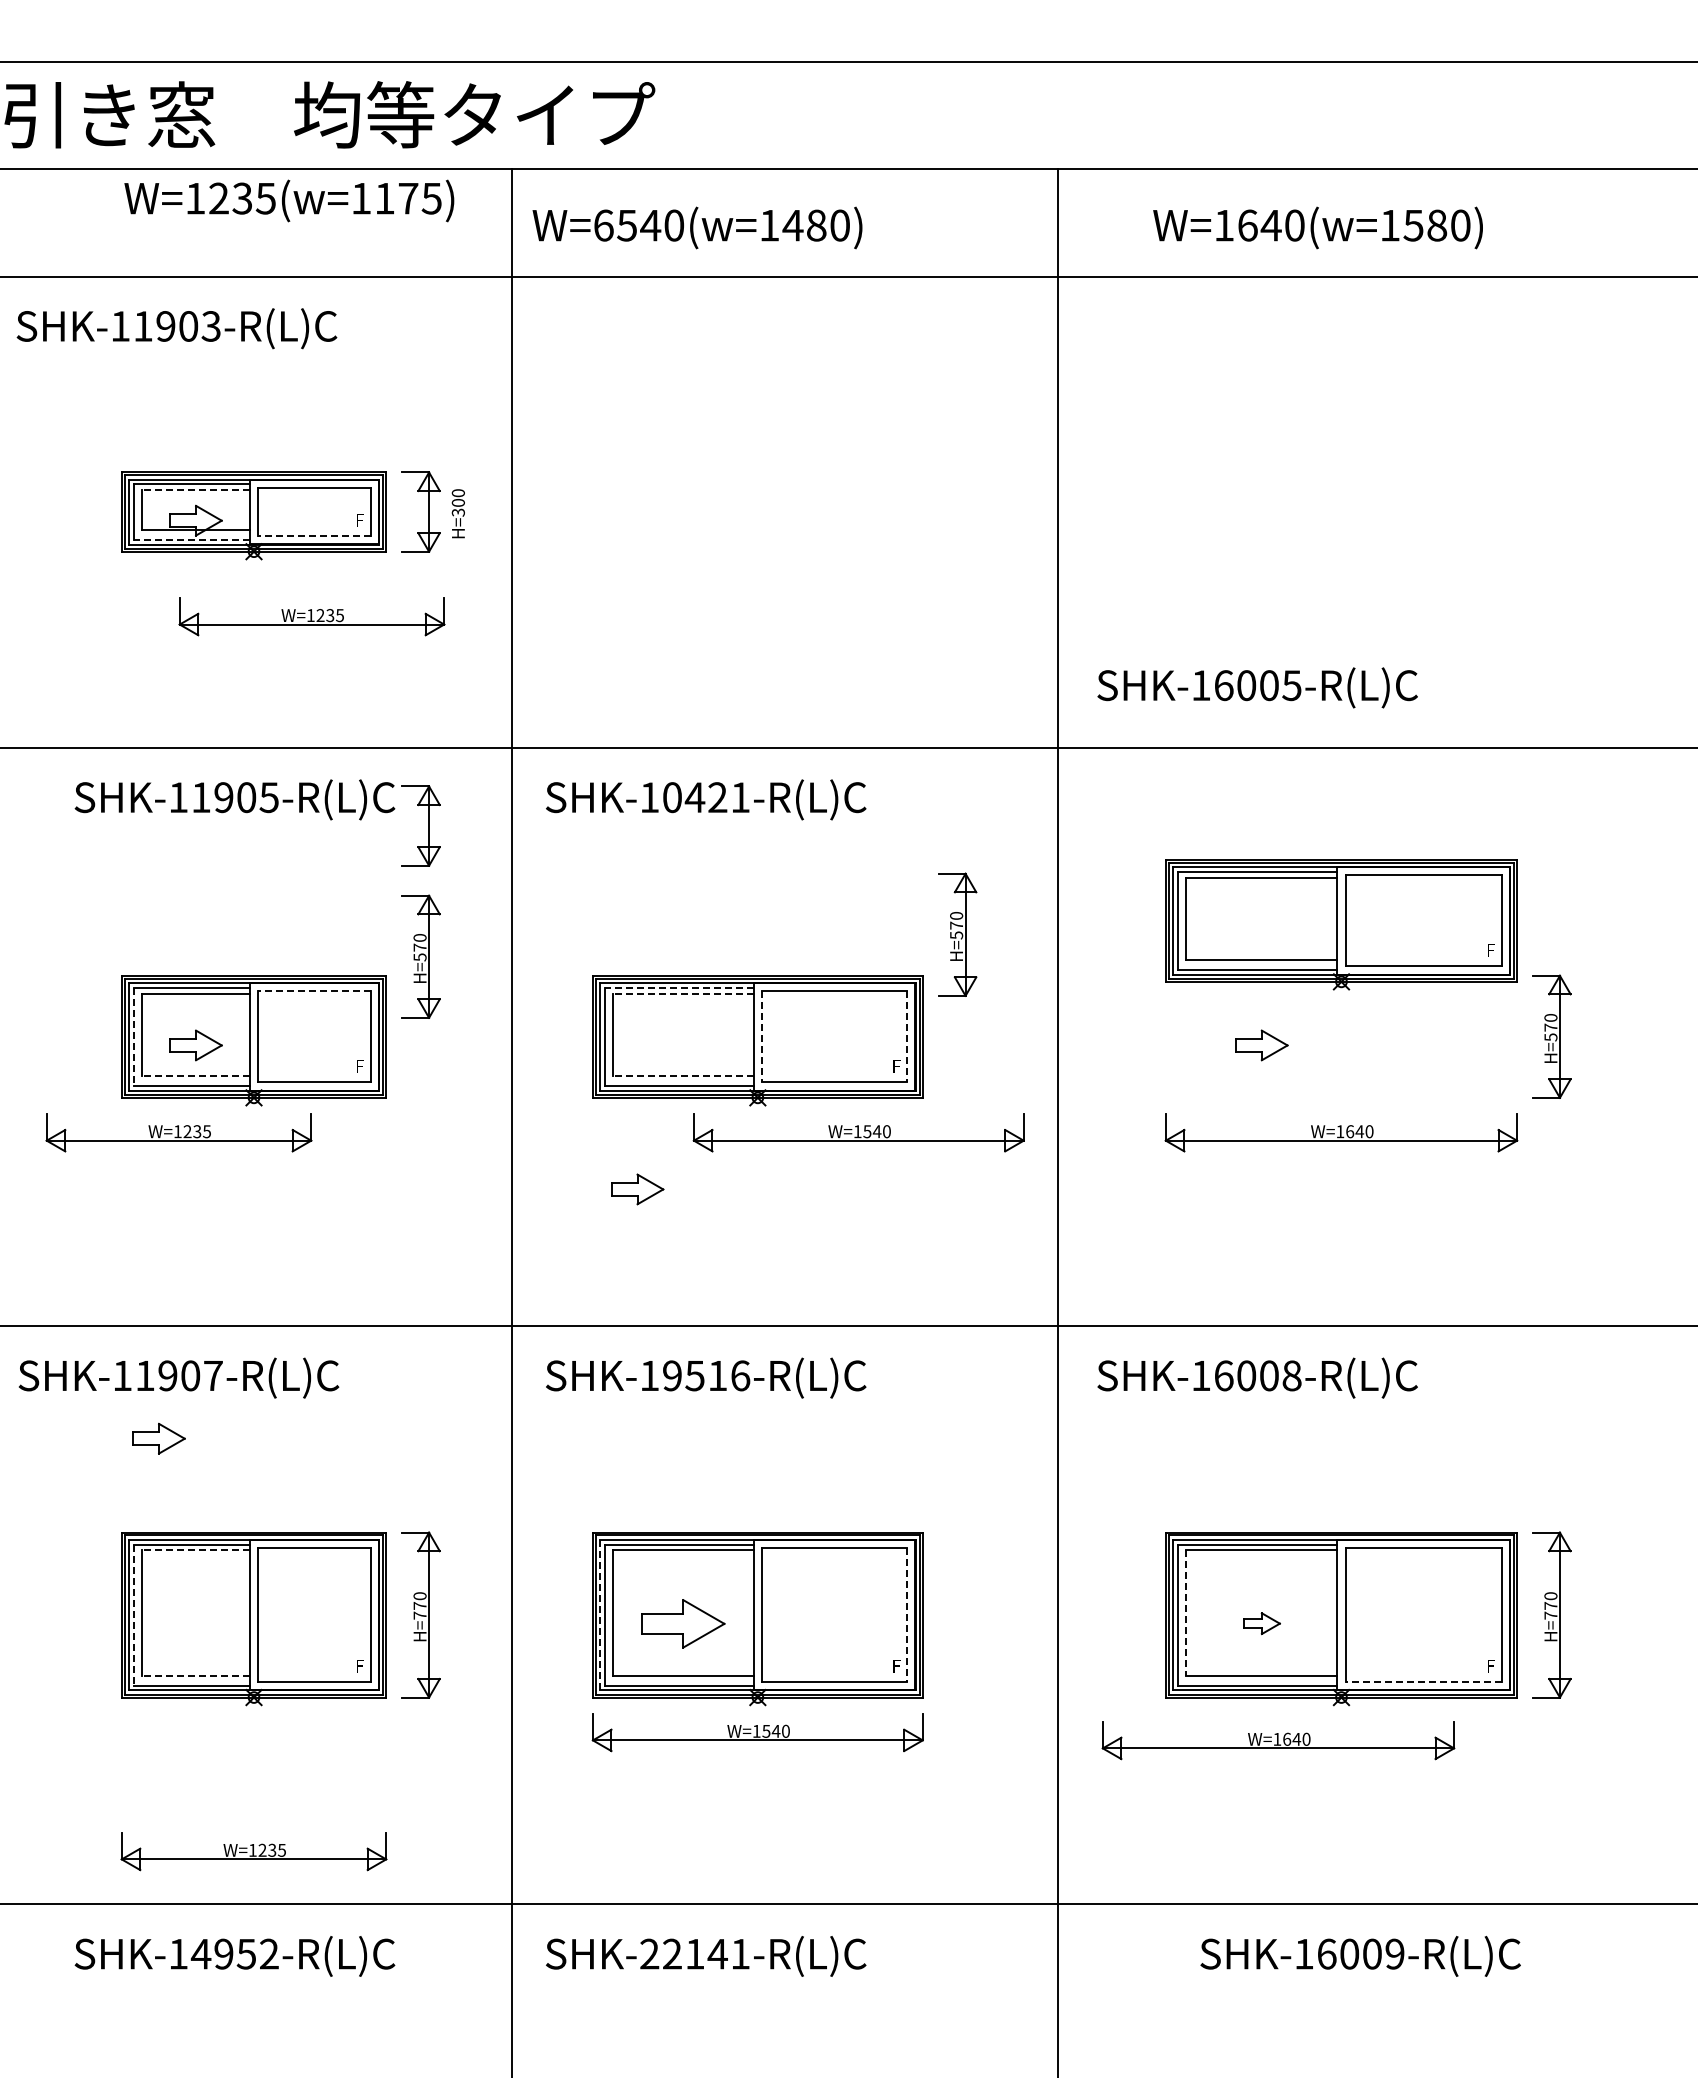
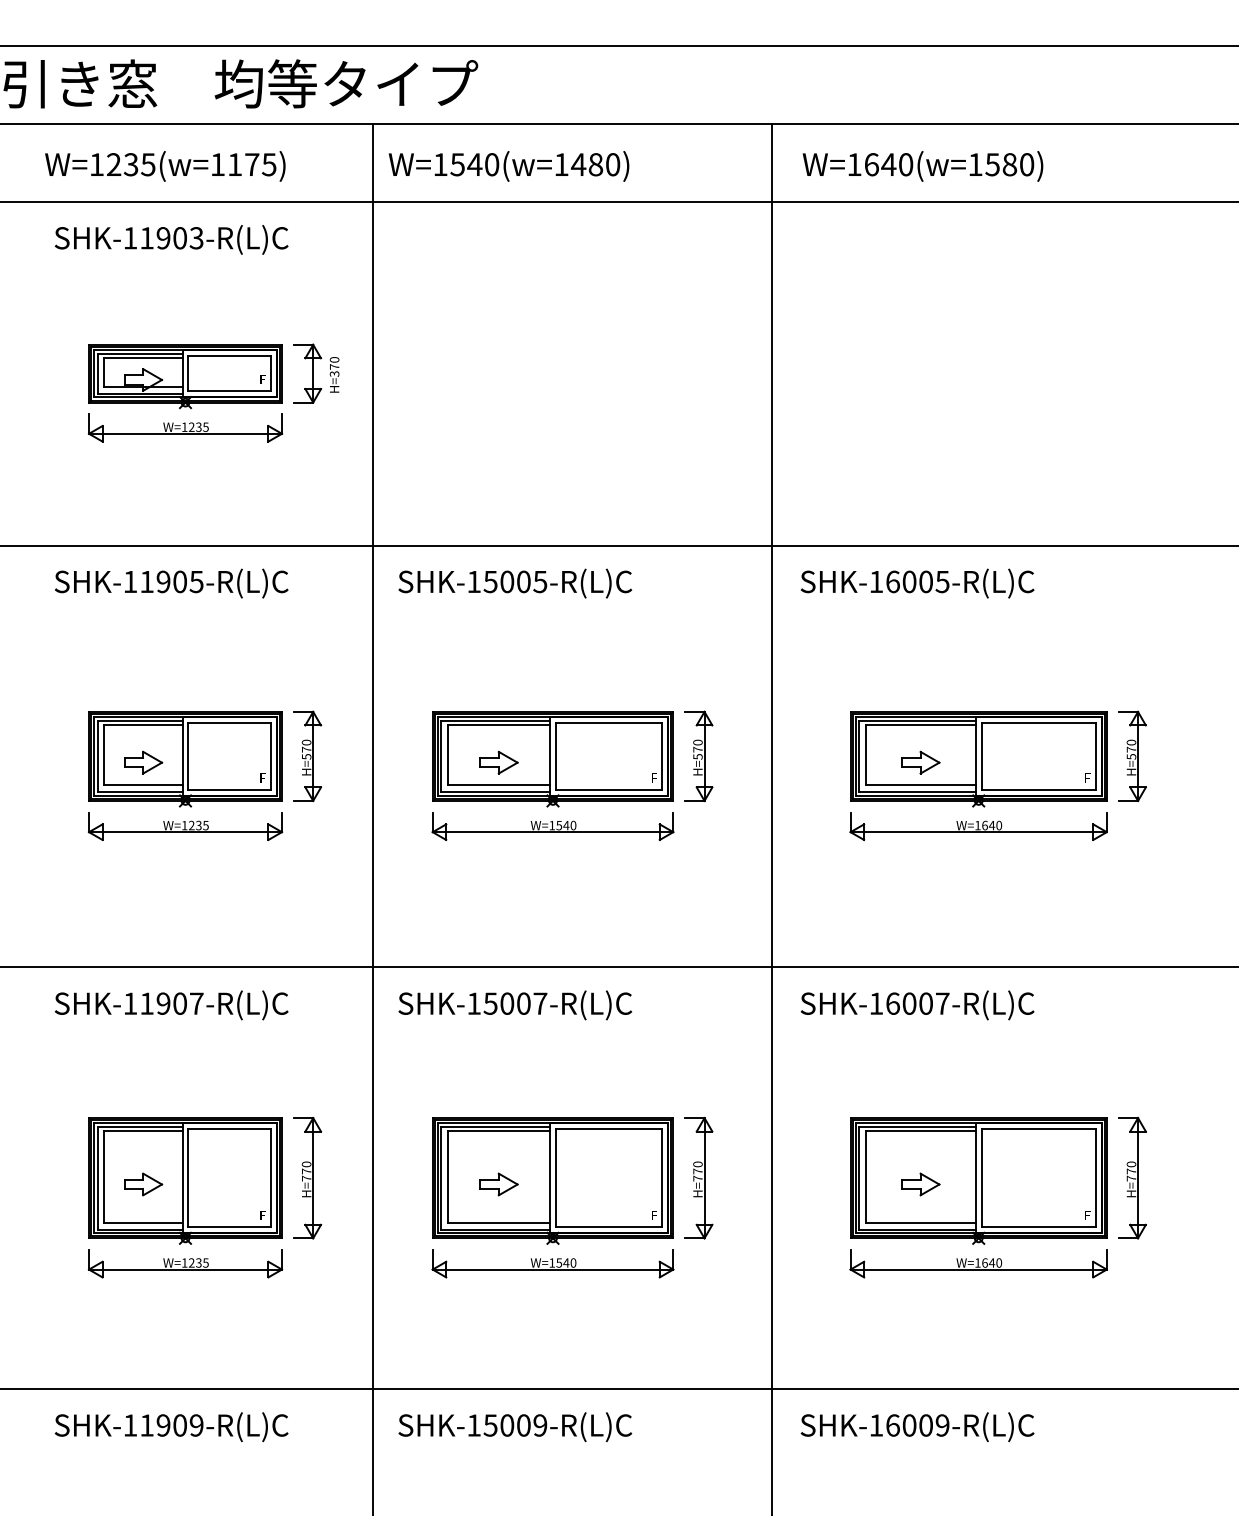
text: (289, 200) -> (165, 166), moved
text: (603, 225) -> (440, 164), W=6540(w=1480) -> W=1540(w=1480)
text: (1317, 227) -> (922, 166), moved
text: (176, 328) -> (171, 239), moved
line: (196, 490) -> (143, 357), dashed -> solid
text: (457, 502) -> (333, 366), H=300 -> H=370
line: (313, 536) -> (228, 391), dashed -> solid
line: (191, 539) -> (139, 393), dashed -> solid
part: (311, 616) -> (185, 427), moved
text: (1257, 687) -> (917, 583), moved
text: (705, 797) -> (514, 581), SHK-10421-R(L)C -> SHK-15005-R(L)C
part: (428, 825) -> (312, 602), removed
part: (1341, 924) -> (978, 759), moved
part: (957, 934) -> (698, 756), moved
part: (420, 956) -> (306, 756), moved
line: (678, 987) -> (495, 720), dashed -> solid
line: (313, 991) -> (228, 723), dashed -> solid
line: (683, 993) -> (498, 724), dashed -> solid
line: (761, 1036) -> (555, 756), dashed -> solid
line: (907, 1036) -> (662, 756), dashed -> solid
line: (133, 1037) -> (97, 756), dashed -> solid
line: (196, 1076) -> (143, 785), dashed -> solid
line: (683, 1076) -> (498, 785), dashed -> solid
part: (178, 1132) -> (185, 826), moved
part: (858, 1132) -> (552, 826), moved
part: (637, 1189) -> (498, 762), moved
text: (706, 1375) -> (515, 1003), SHK-19516-R(L)C -> SHK-15007-R(L)C
text: (1291, 1375) -> (942, 1003), SHK-16008-R(L)C -> SHK-16007-R(L)C
text: (178, 1377) -> (171, 1004), moved
part: (158, 1438) -> (142, 1184), moved
line: (196, 1550) -> (143, 1131), dashed -> solid
line: (1186, 1613) -> (865, 1177), dashed -> solid
line: (600, 1614) -> (438, 1177), dashed -> solid
part: (957, 1614) -> (698, 1177), added
line: (133, 1615) -> (97, 1178), dashed -> solid
line: (907, 1615) -> (662, 1178), dashed -> solid
part: (683, 1623) -> (498, 1184), size x0.62
part: (1261, 1623) -> (920, 1184), size x1.43
line: (196, 1675) -> (143, 1222), dashed -> solid
line: (1423, 1682) -> (1038, 1227), dashed -> solid
part: (1278, 1740) -> (978, 1263), moved
part: (253, 1851) -> (185, 1263), moved
text: (234, 1953) -> (171, 1425), SHK-14952-R(L)C -> SHK-11909-R(L)C
text: (694, 1953) -> (506, 1425), SHK-22141-R(L)C -> SHK-15009-R(L)C
text: (1360, 1956) -> (917, 1427), moved

